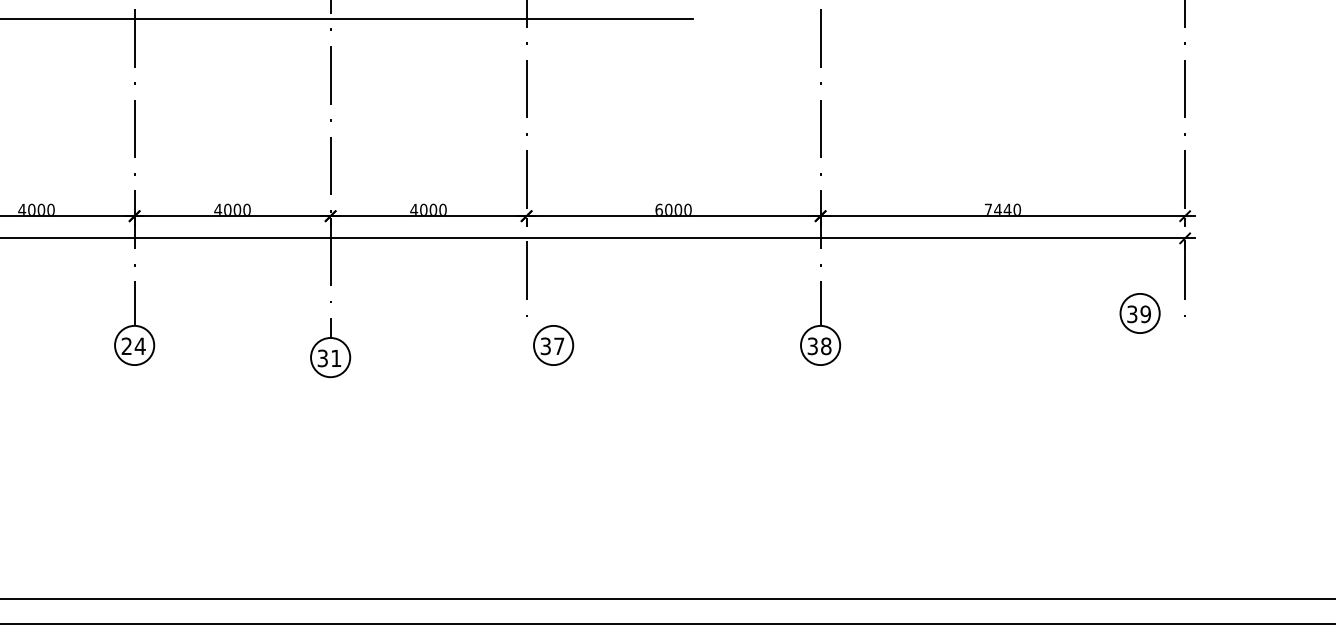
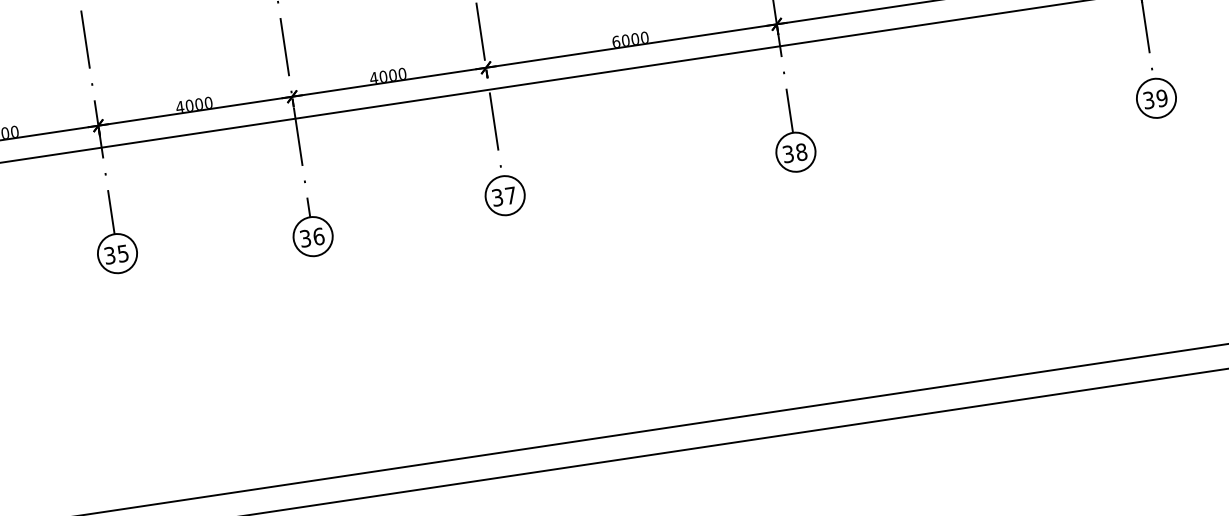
part: (1139, 313) -> (1155, 98), moved
part: (553, 345) -> (505, 195), moved
text: (133, 346) -> (116, 254), 24 -> 35
text: (336, 358) -> (319, 236), 31 -> 36

